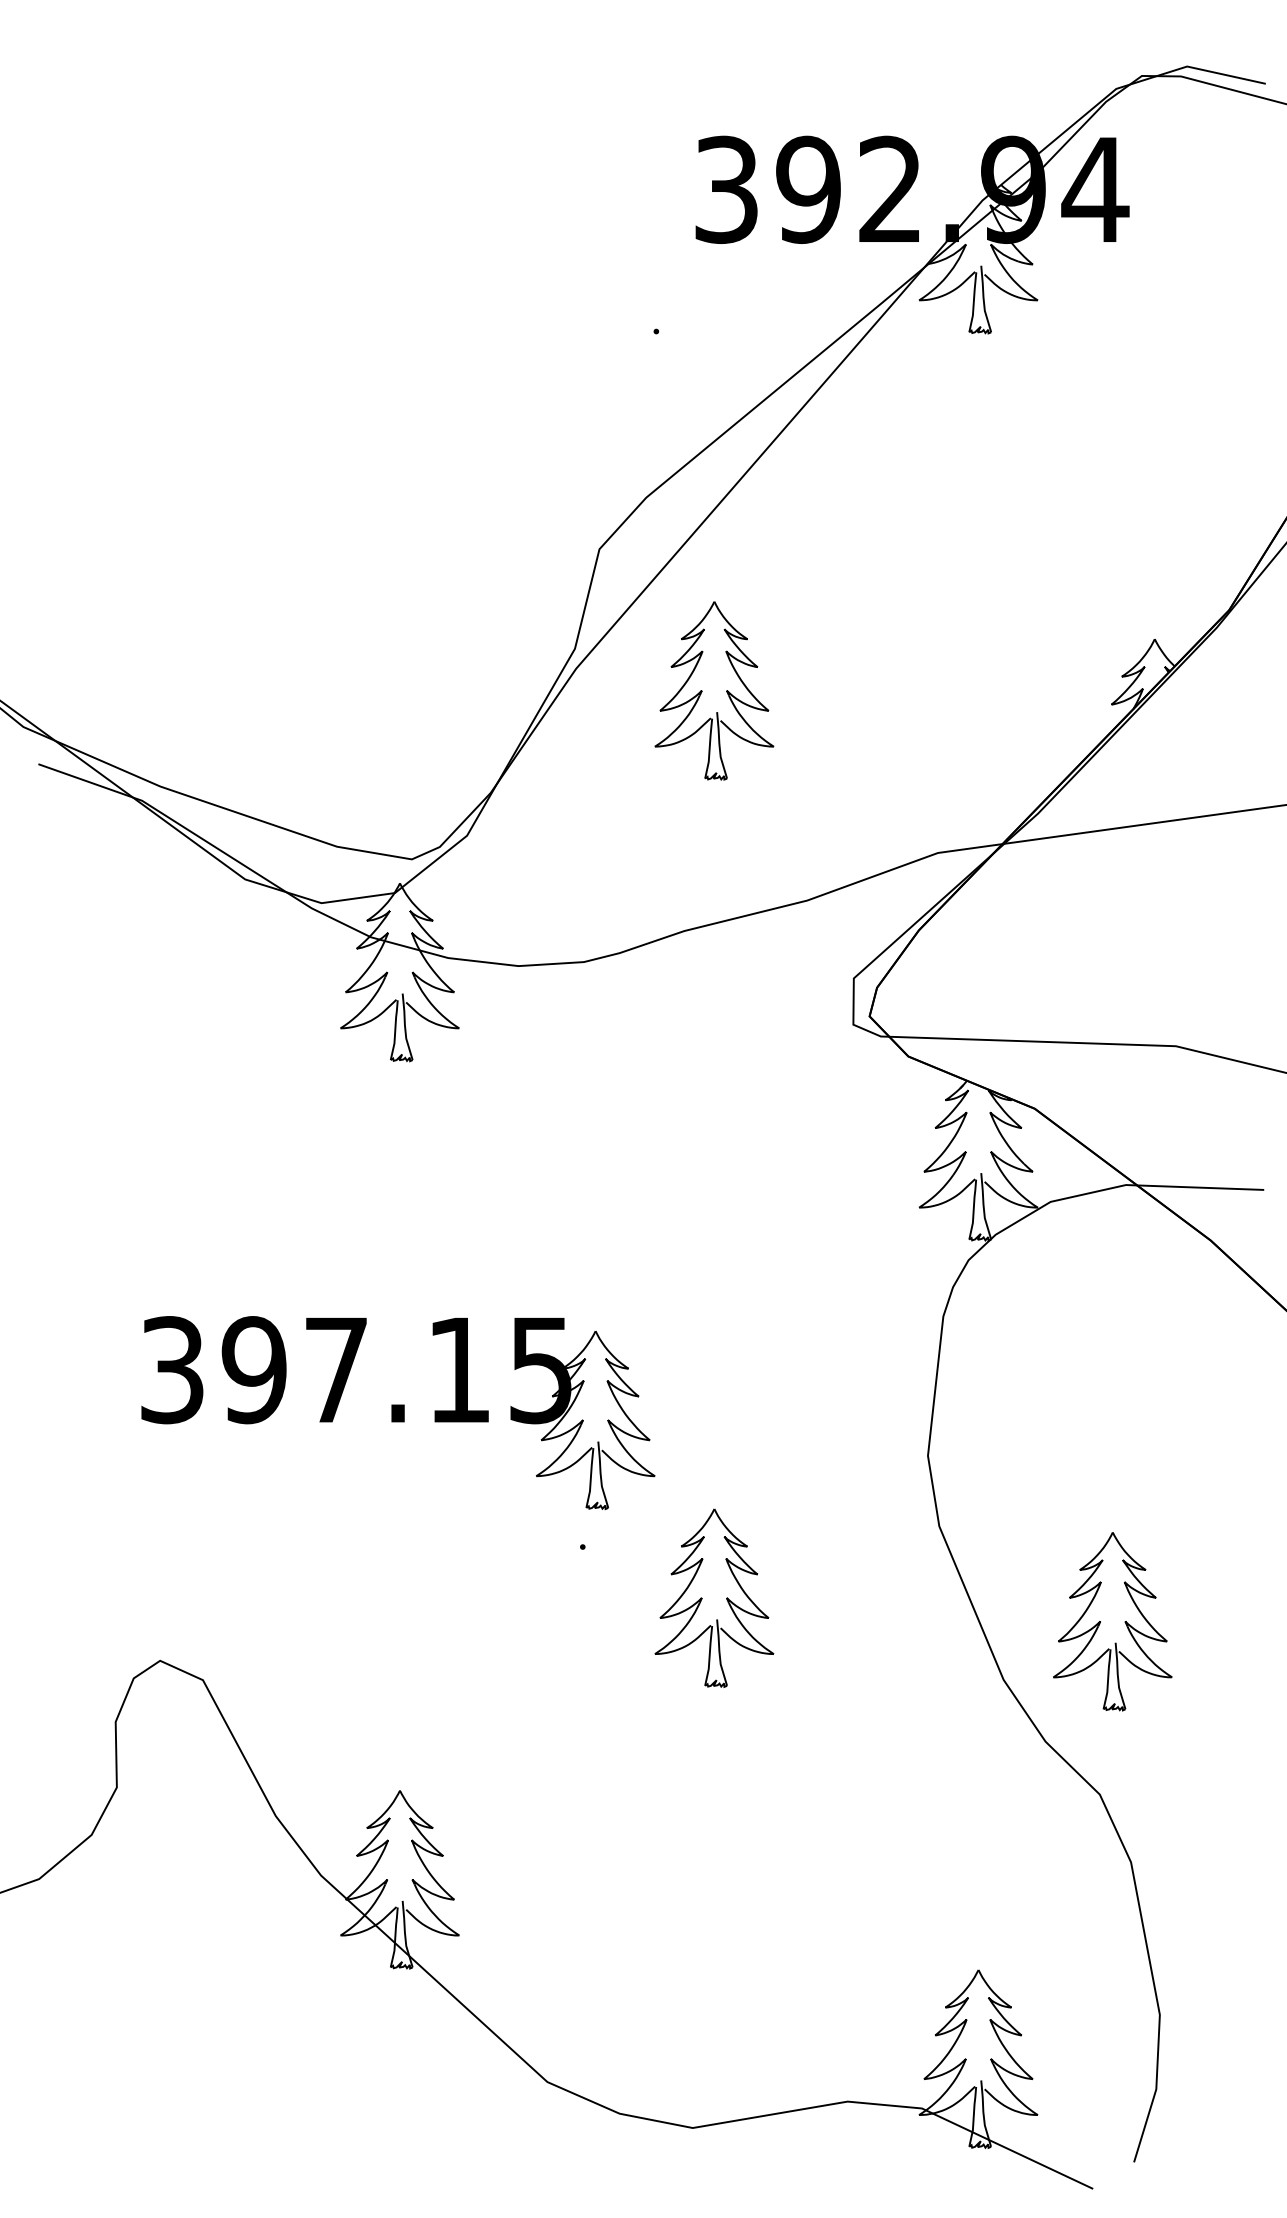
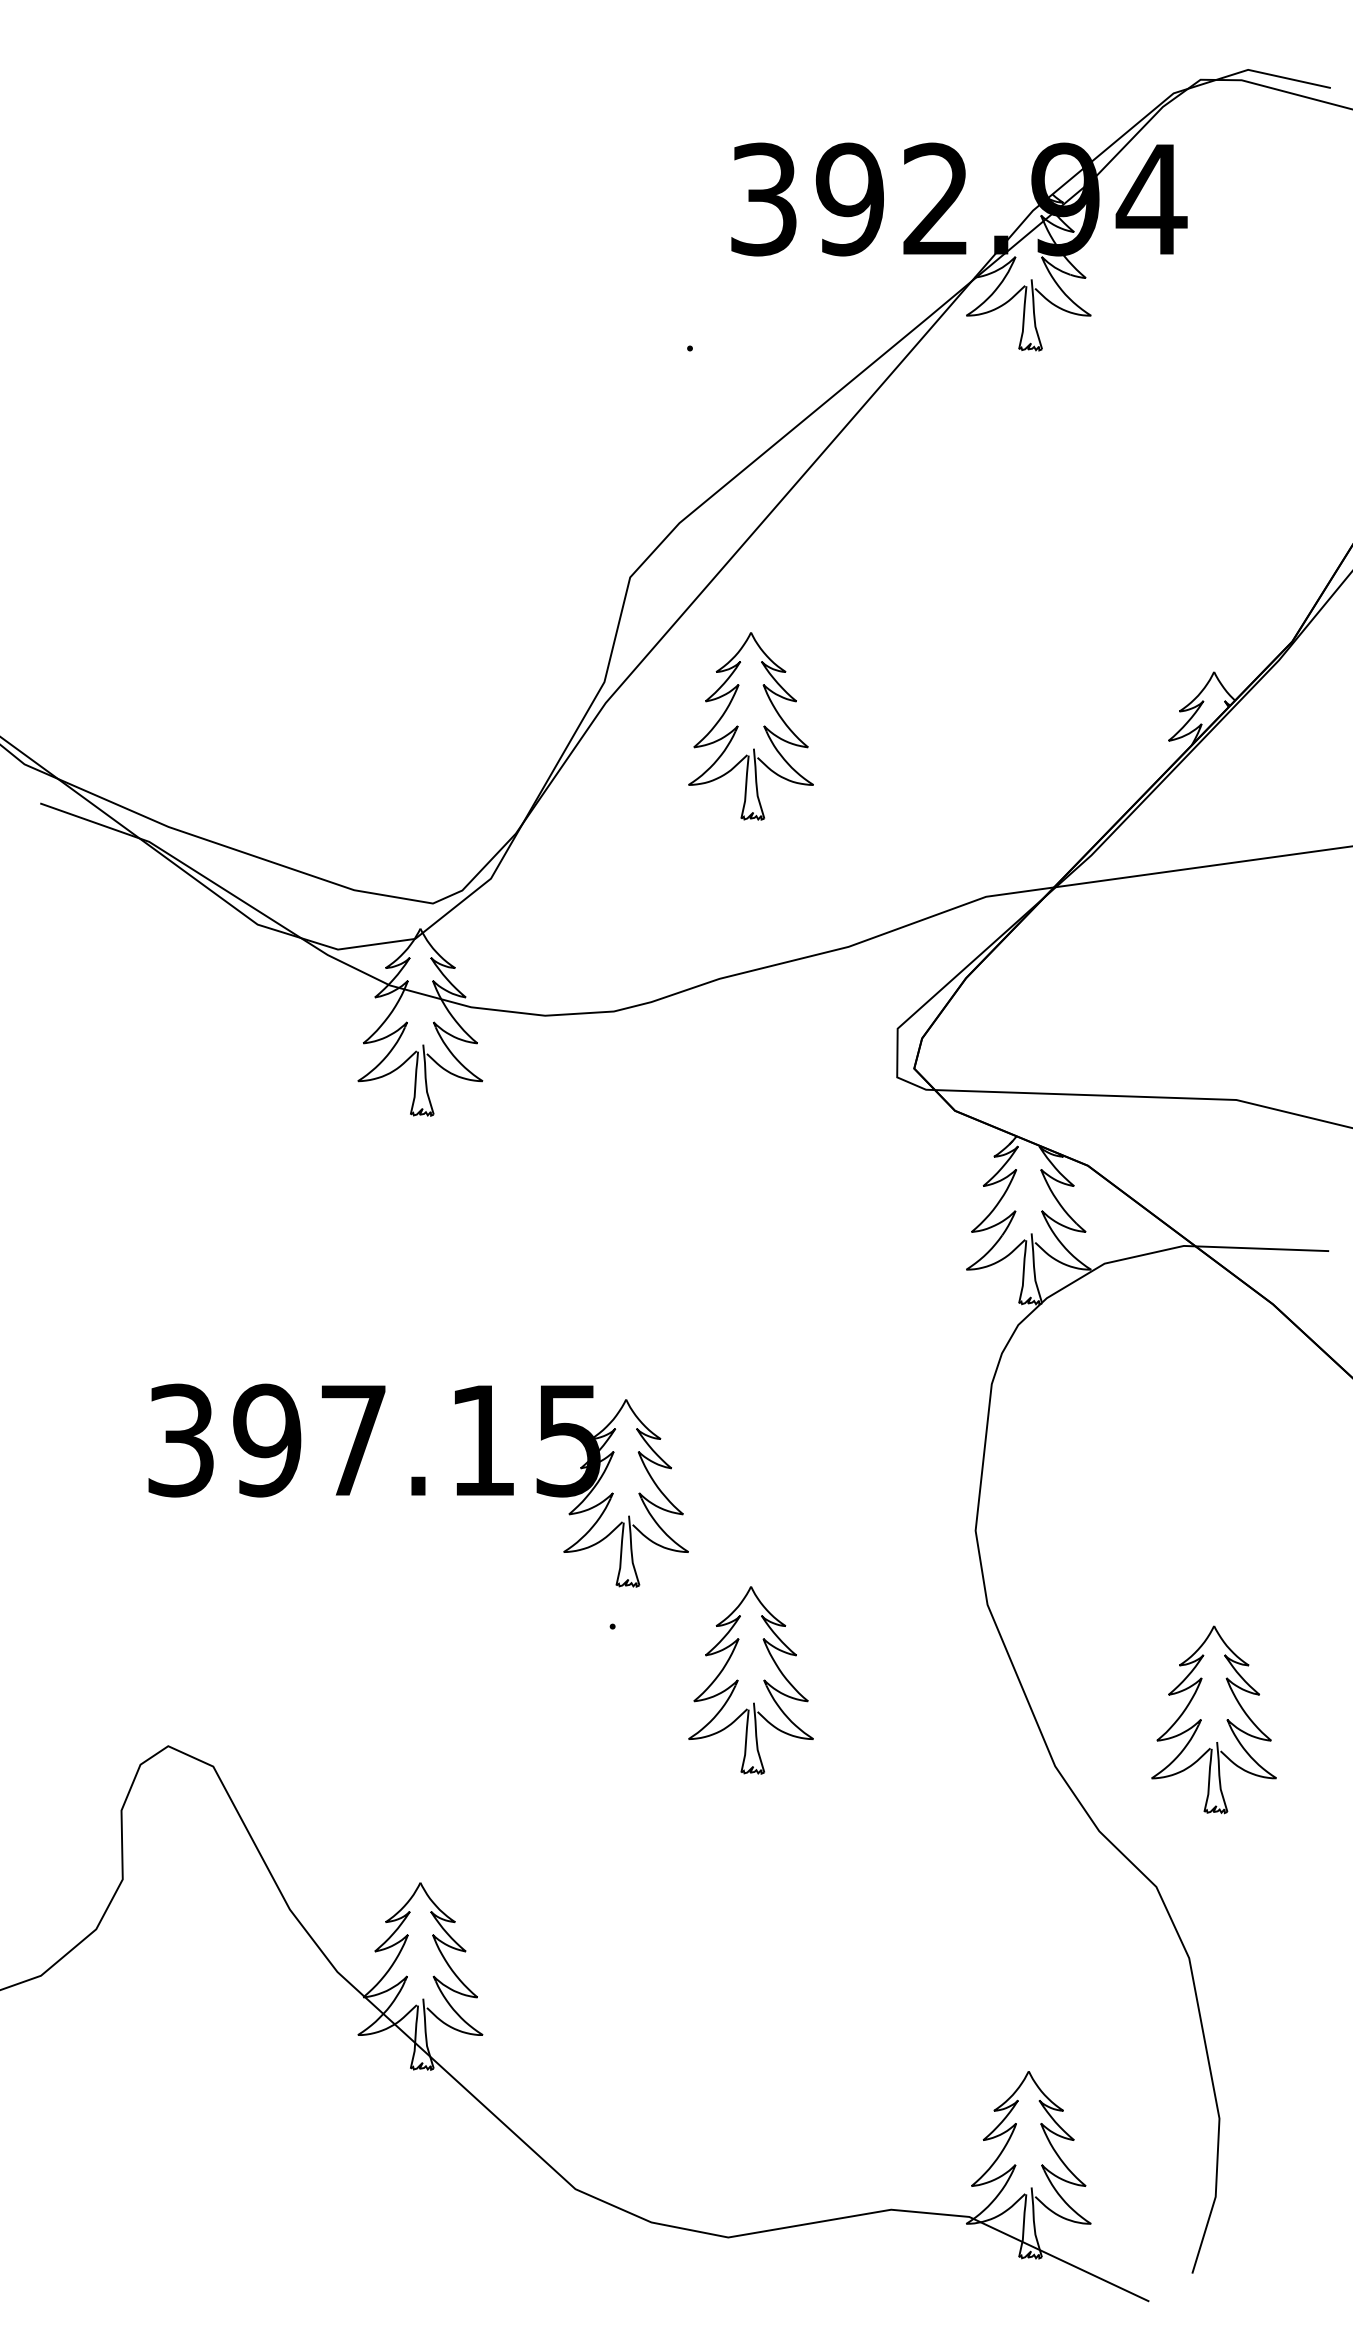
part: (1112, 1621) -> (1213, 1719), moved

